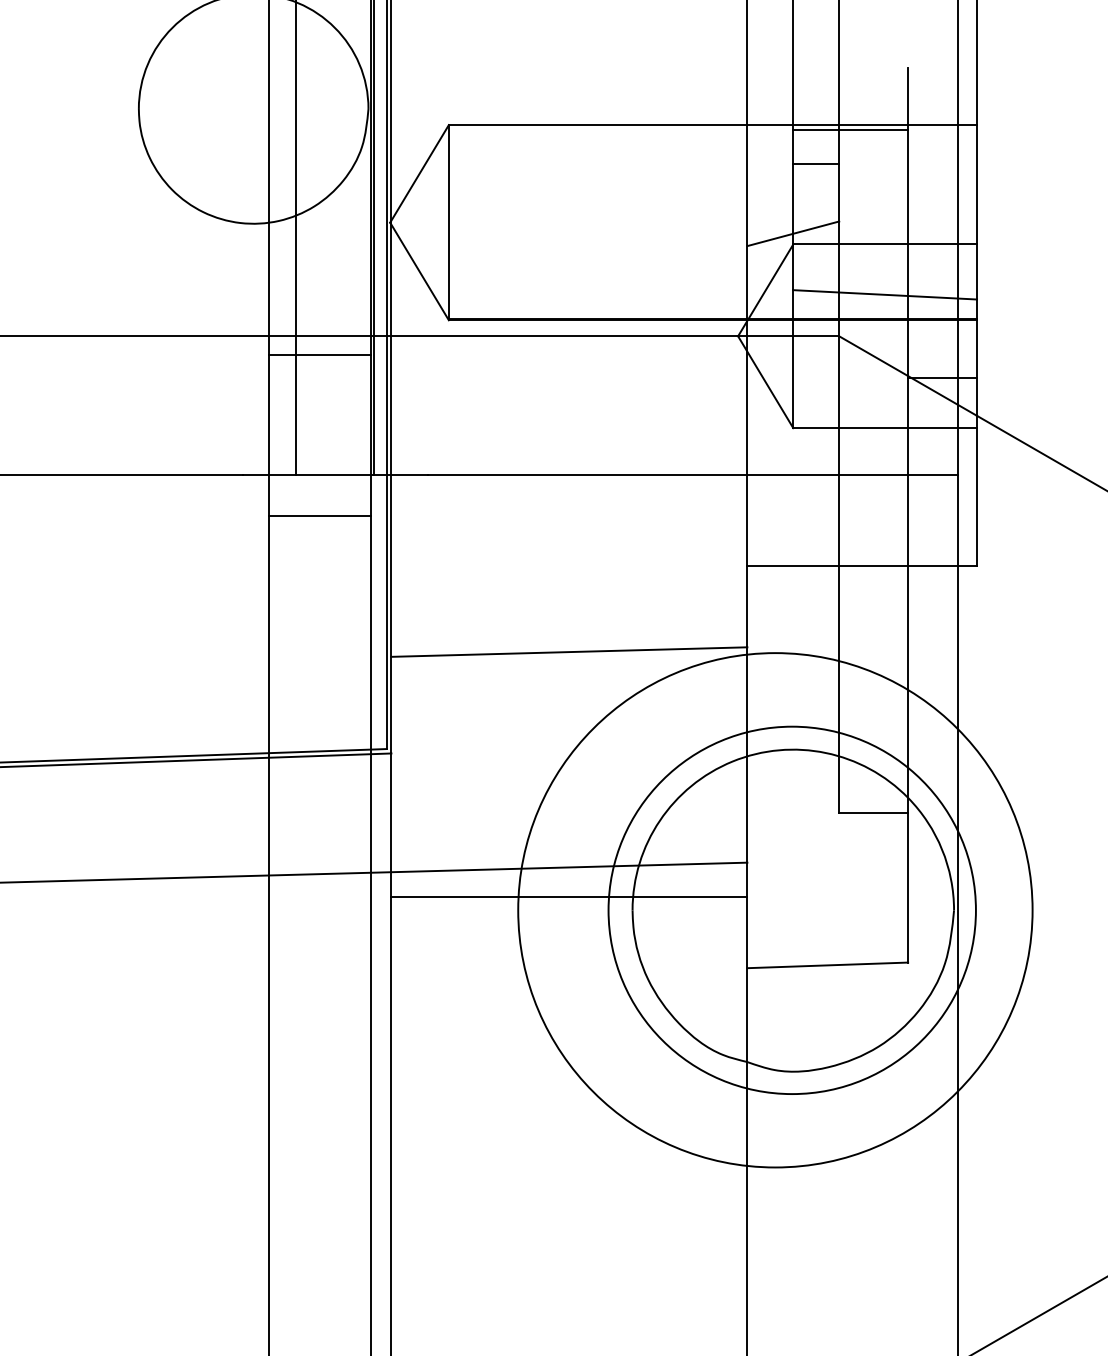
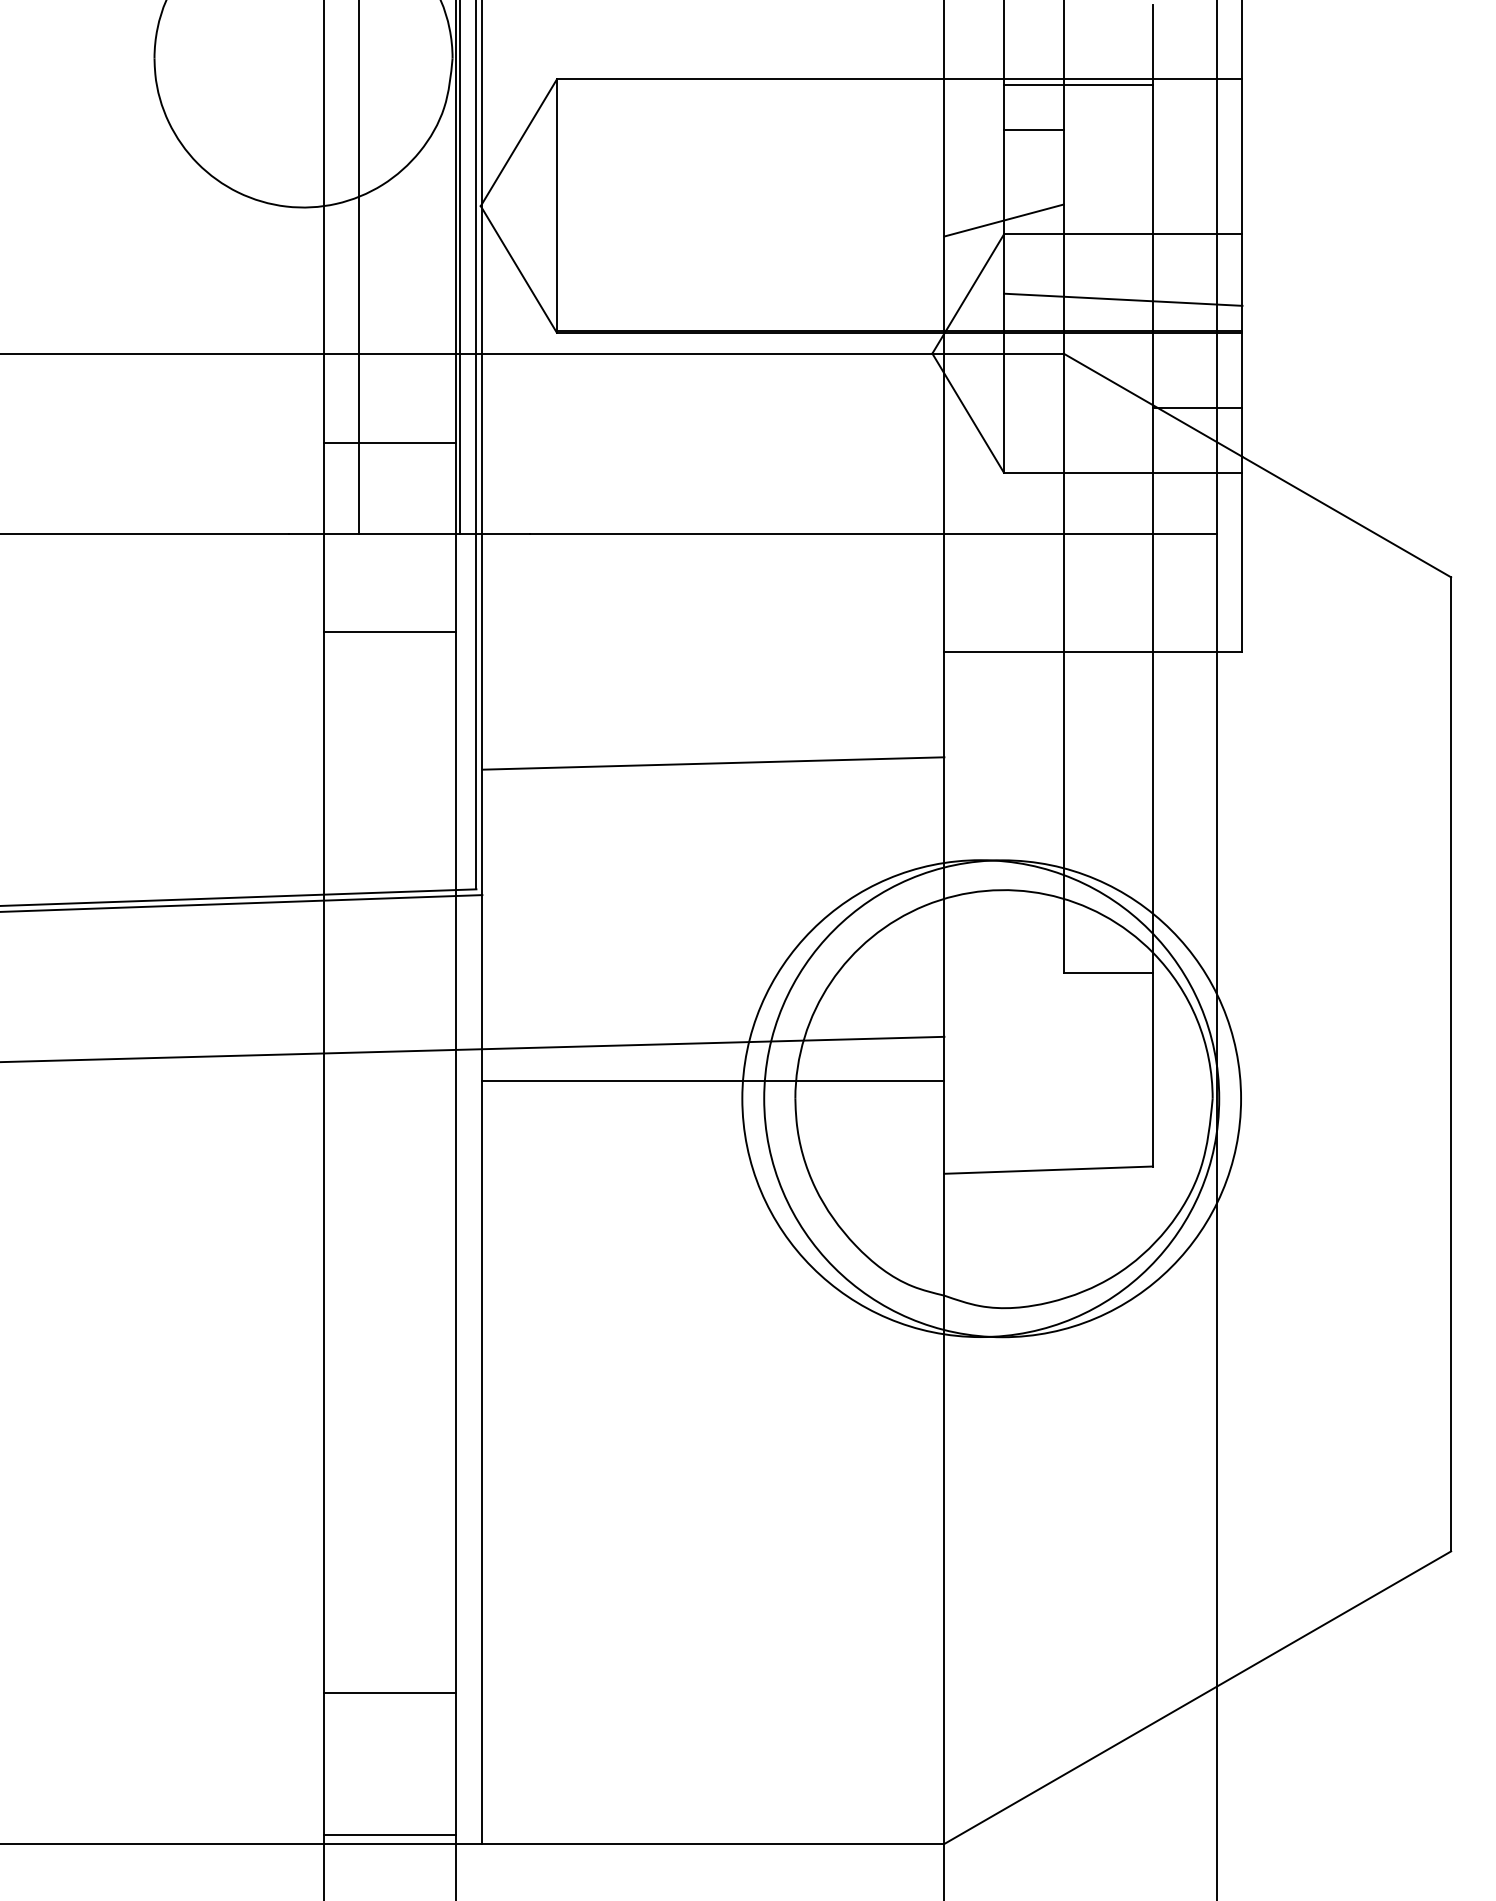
line: (319, 354) -> (389, 442), moved
line: (319, 516) -> (389, 632), moved
circle: (775, 910) -> (980, 1098), size x0.71

